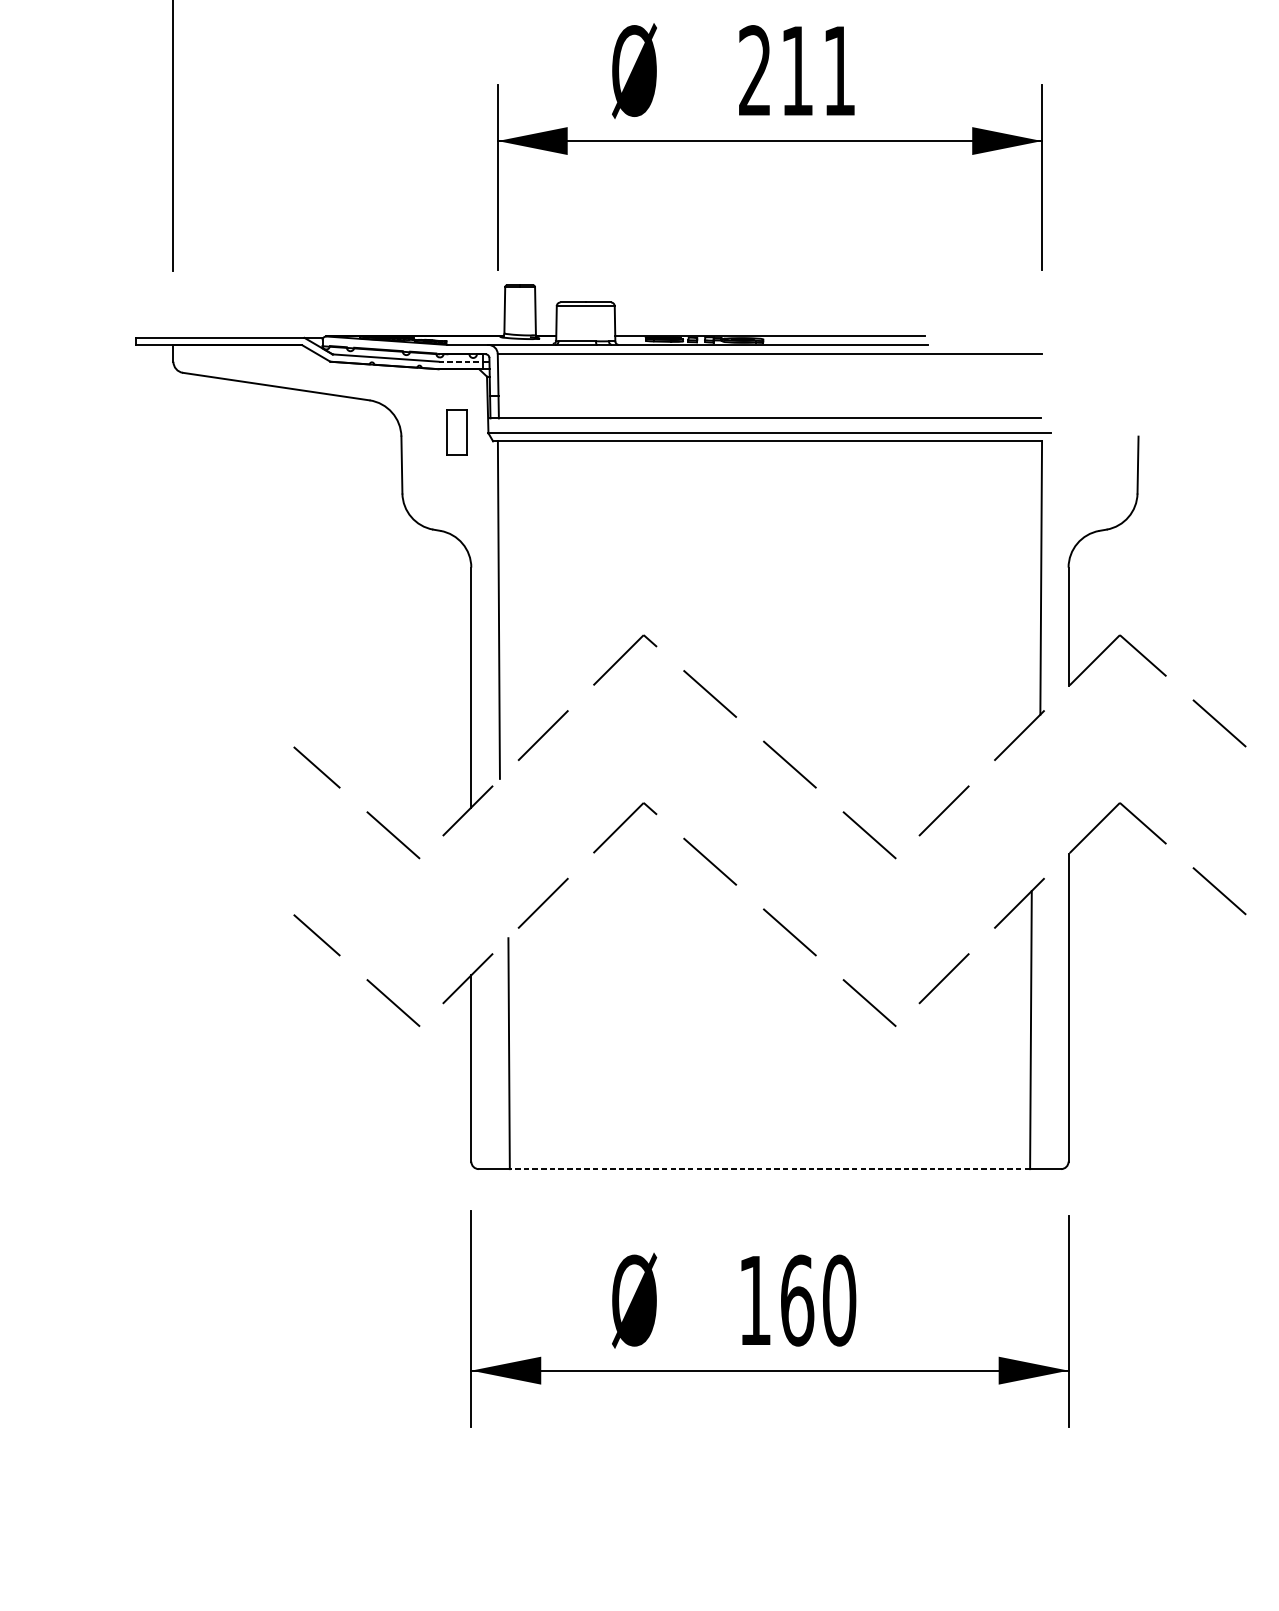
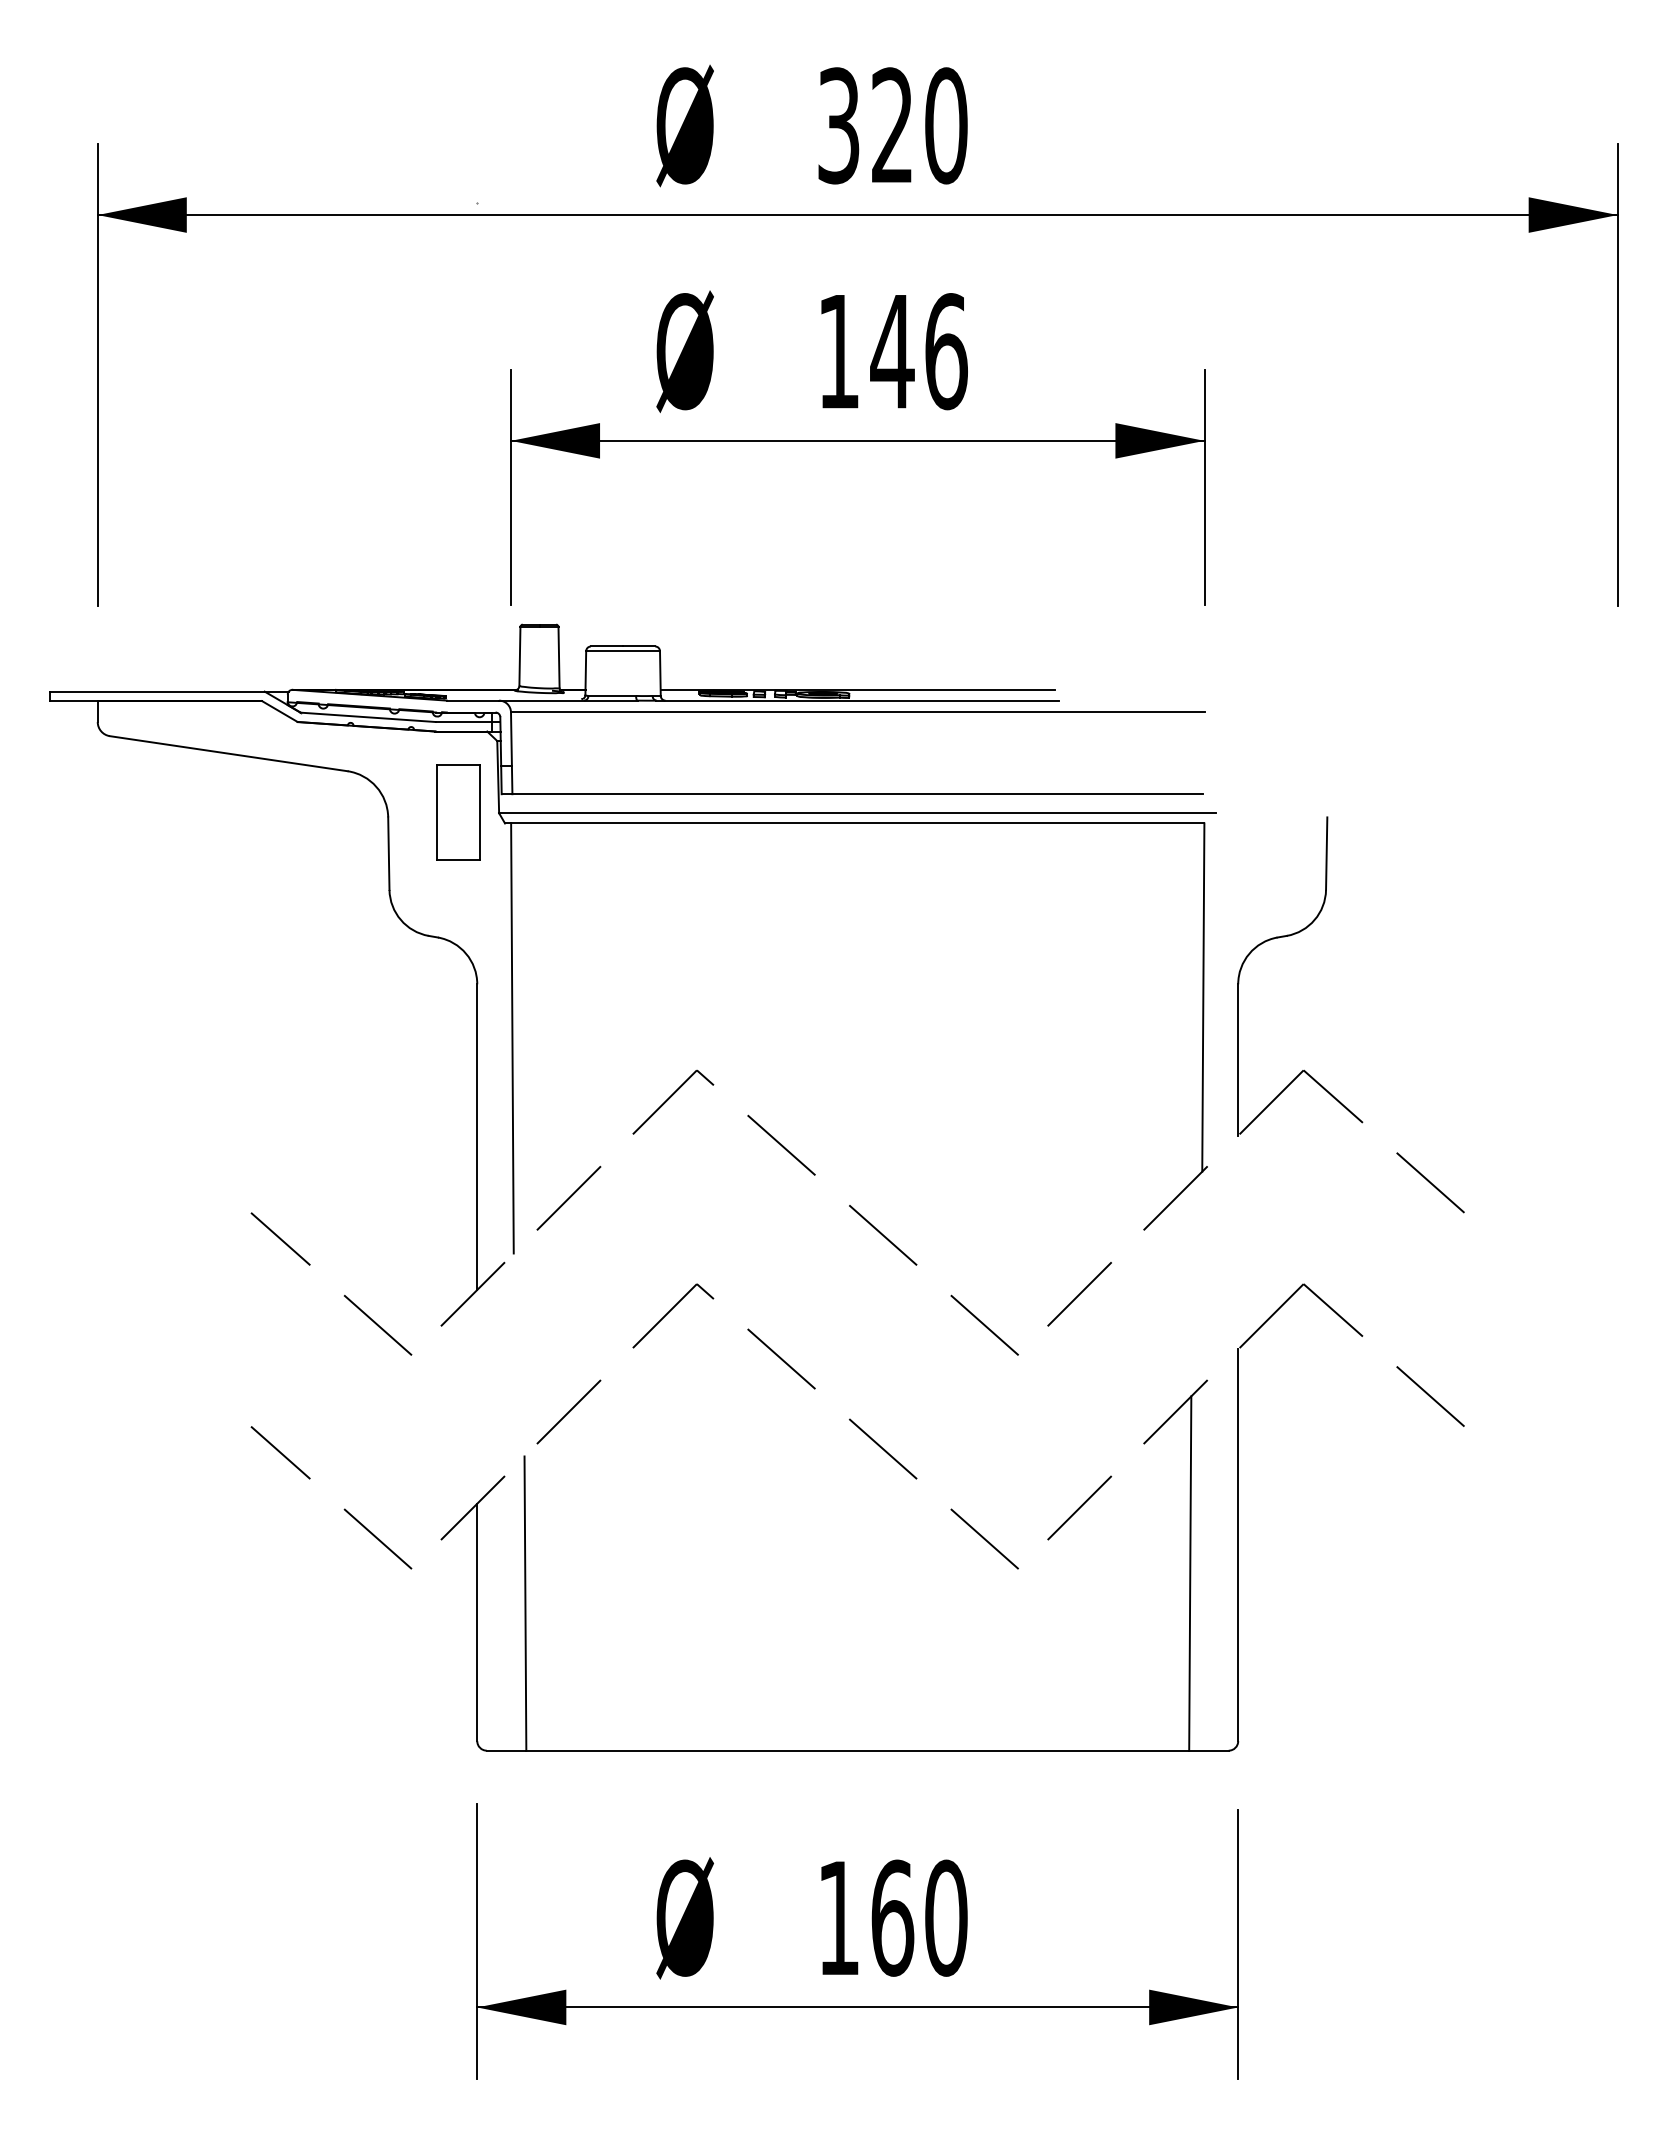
text: (797, 70) -> (892, 351), 211 -> 146
line: (461, 362) -> (464, 722), dashed -> solid
part: (456, 432) -> (458, 812), size x1.67
line: (769, 1168) -> (857, 1750), dashed -> solid

